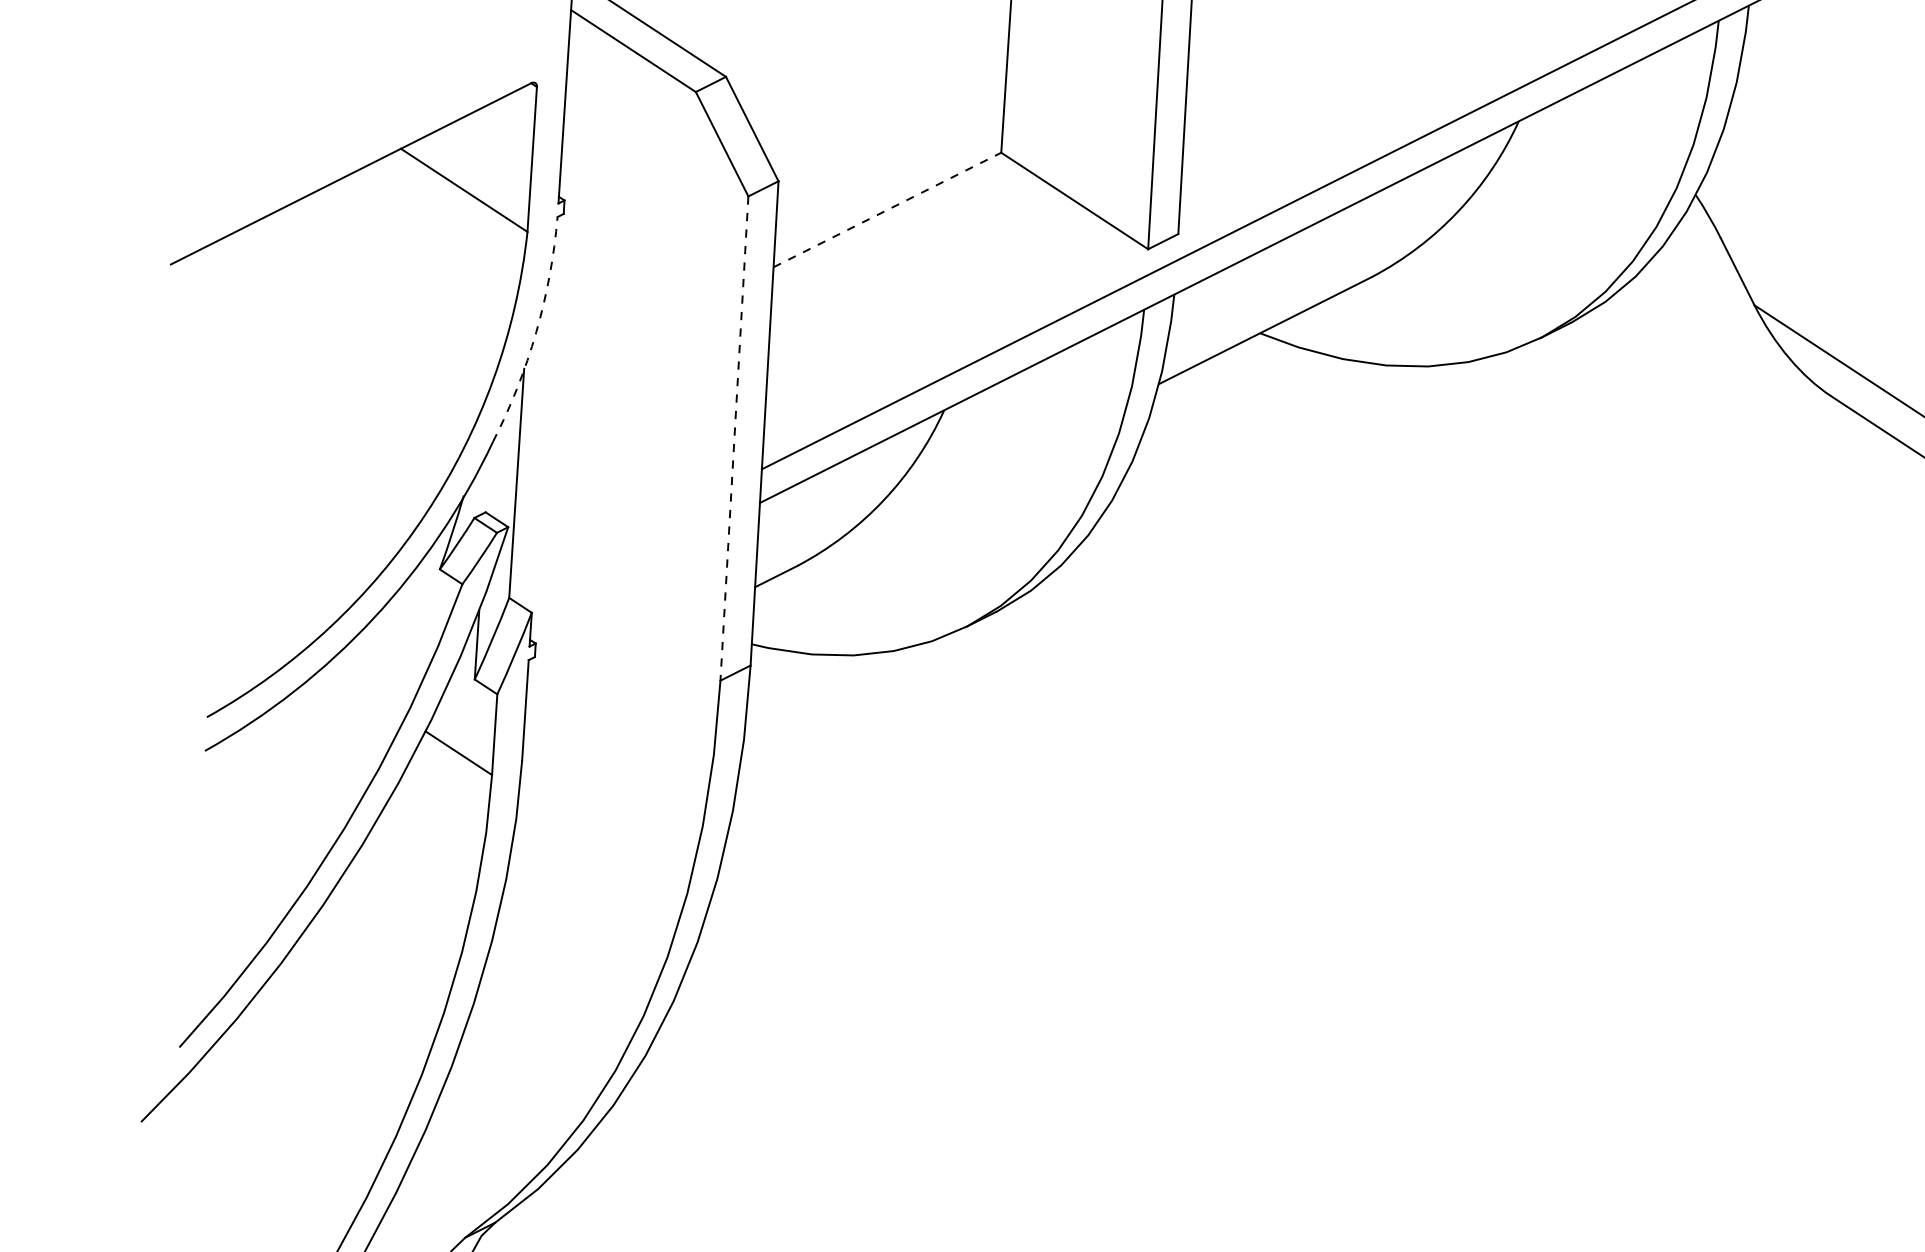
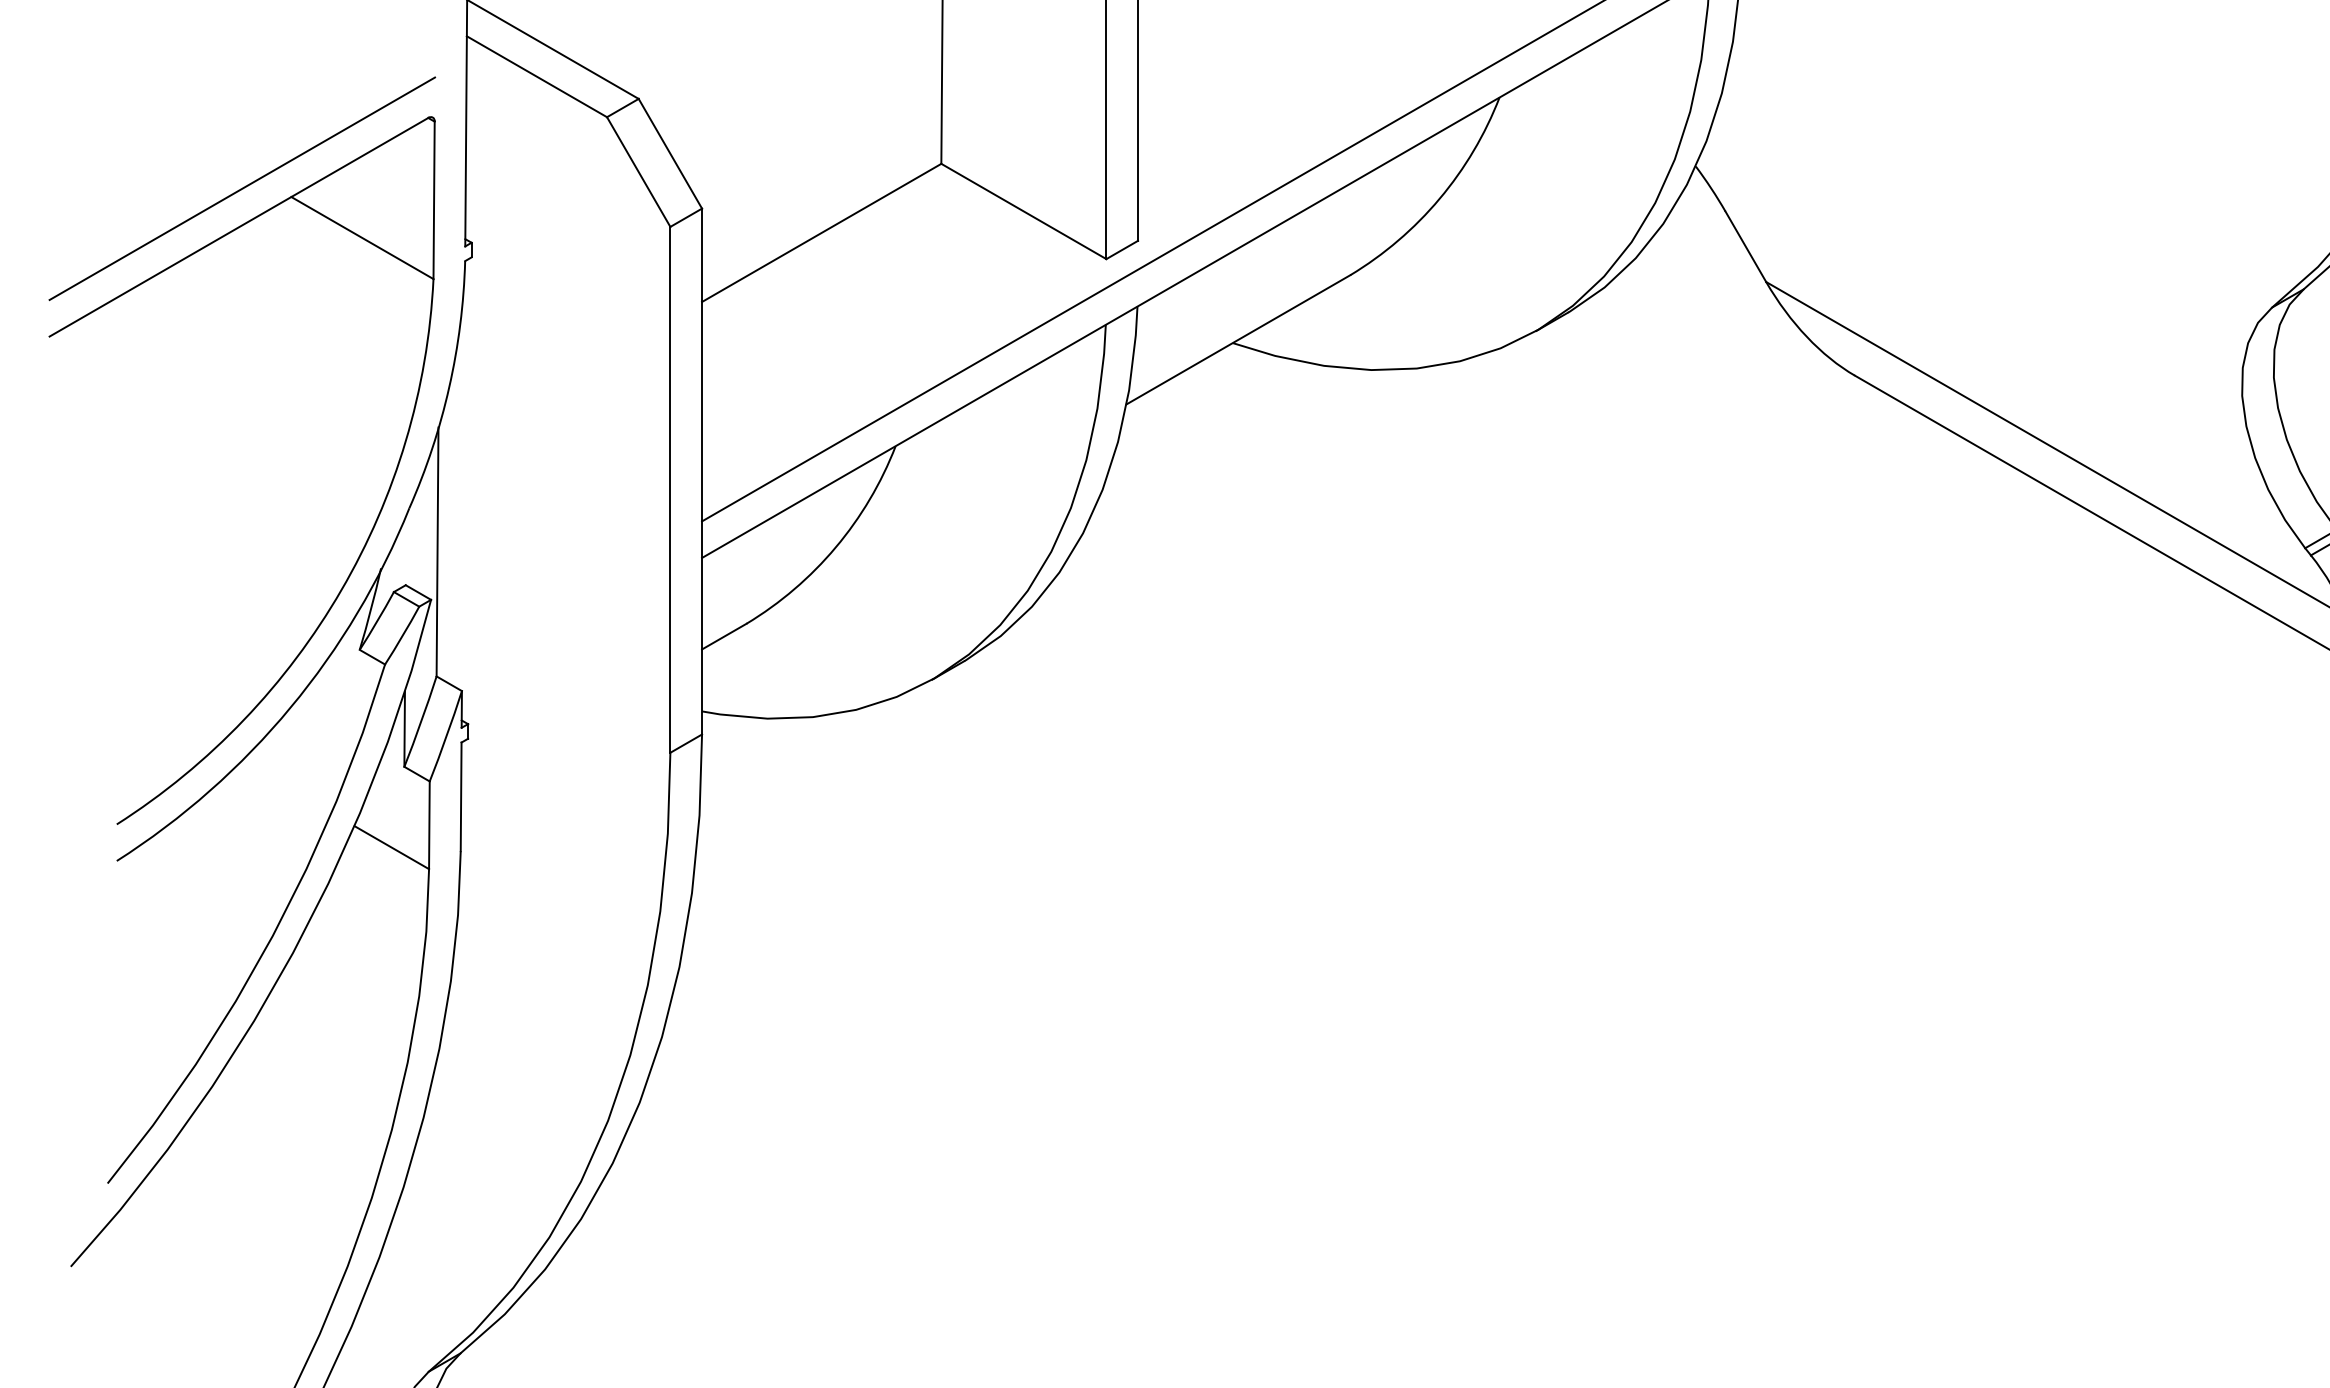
line: (356, 138) -> (242, 188), added
line: (888, 209) -> (822, 232), dashed -> solid
arc: (536, 332) -> (449, 387), dashed -> solid
line: (734, 438) -> (670, 489), dashed -> solid

